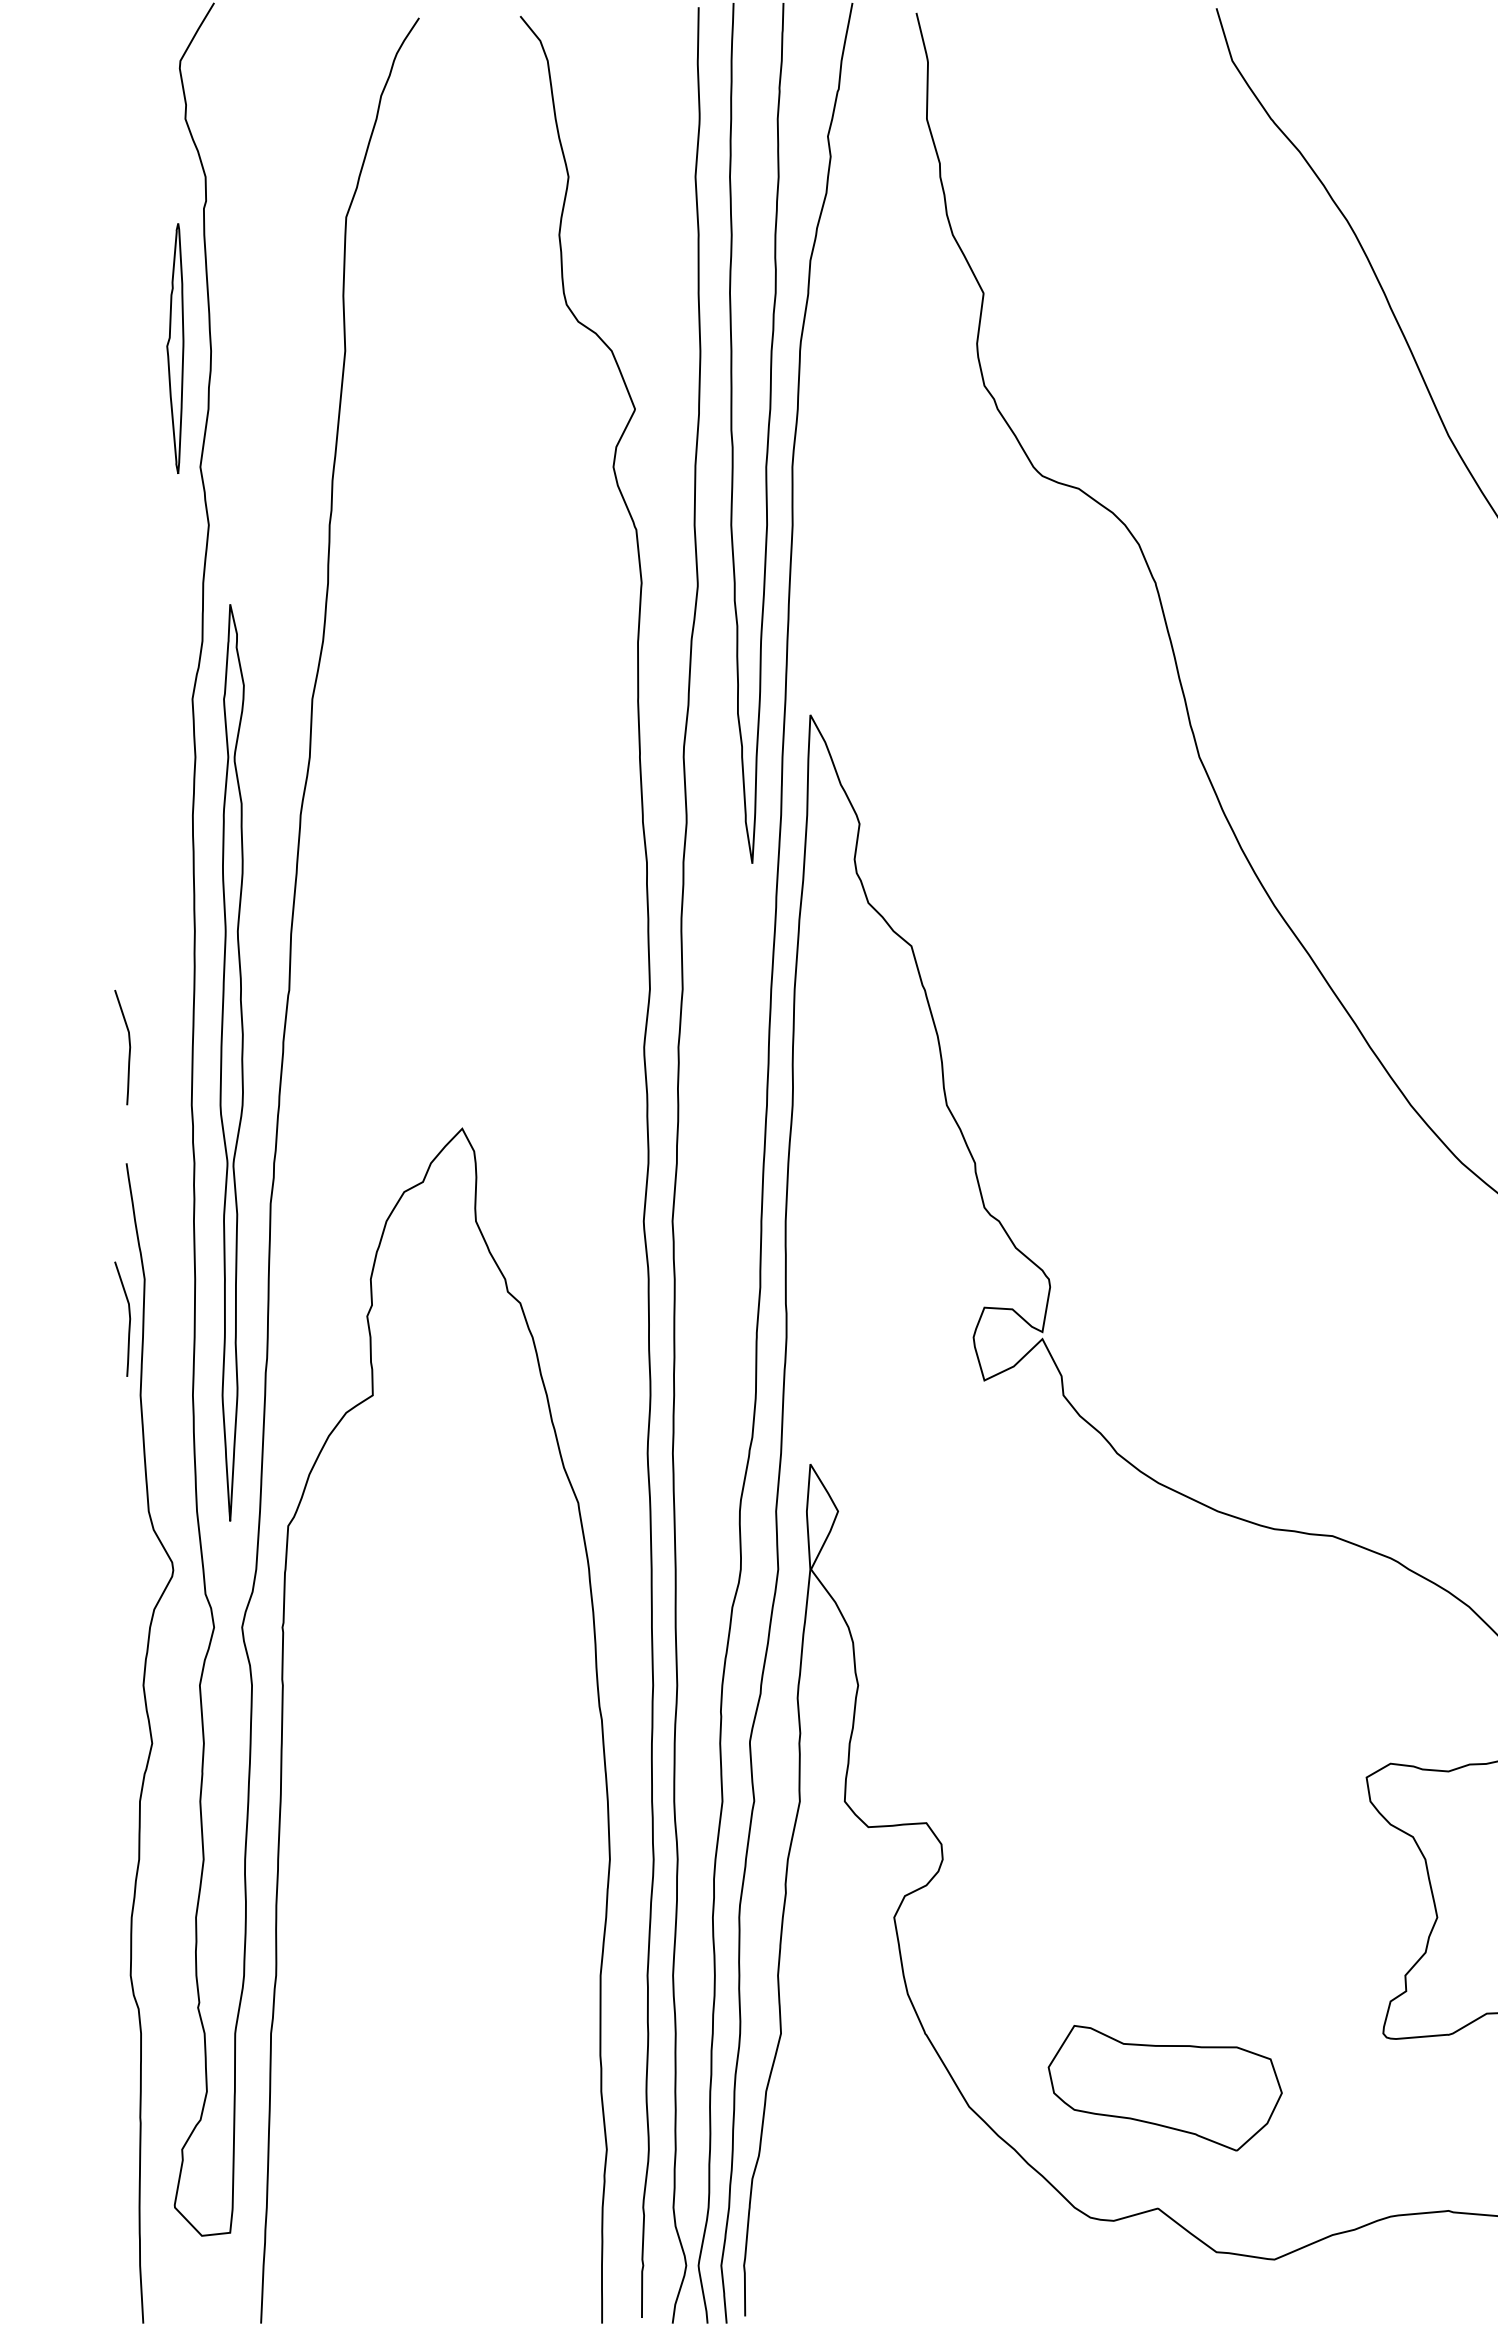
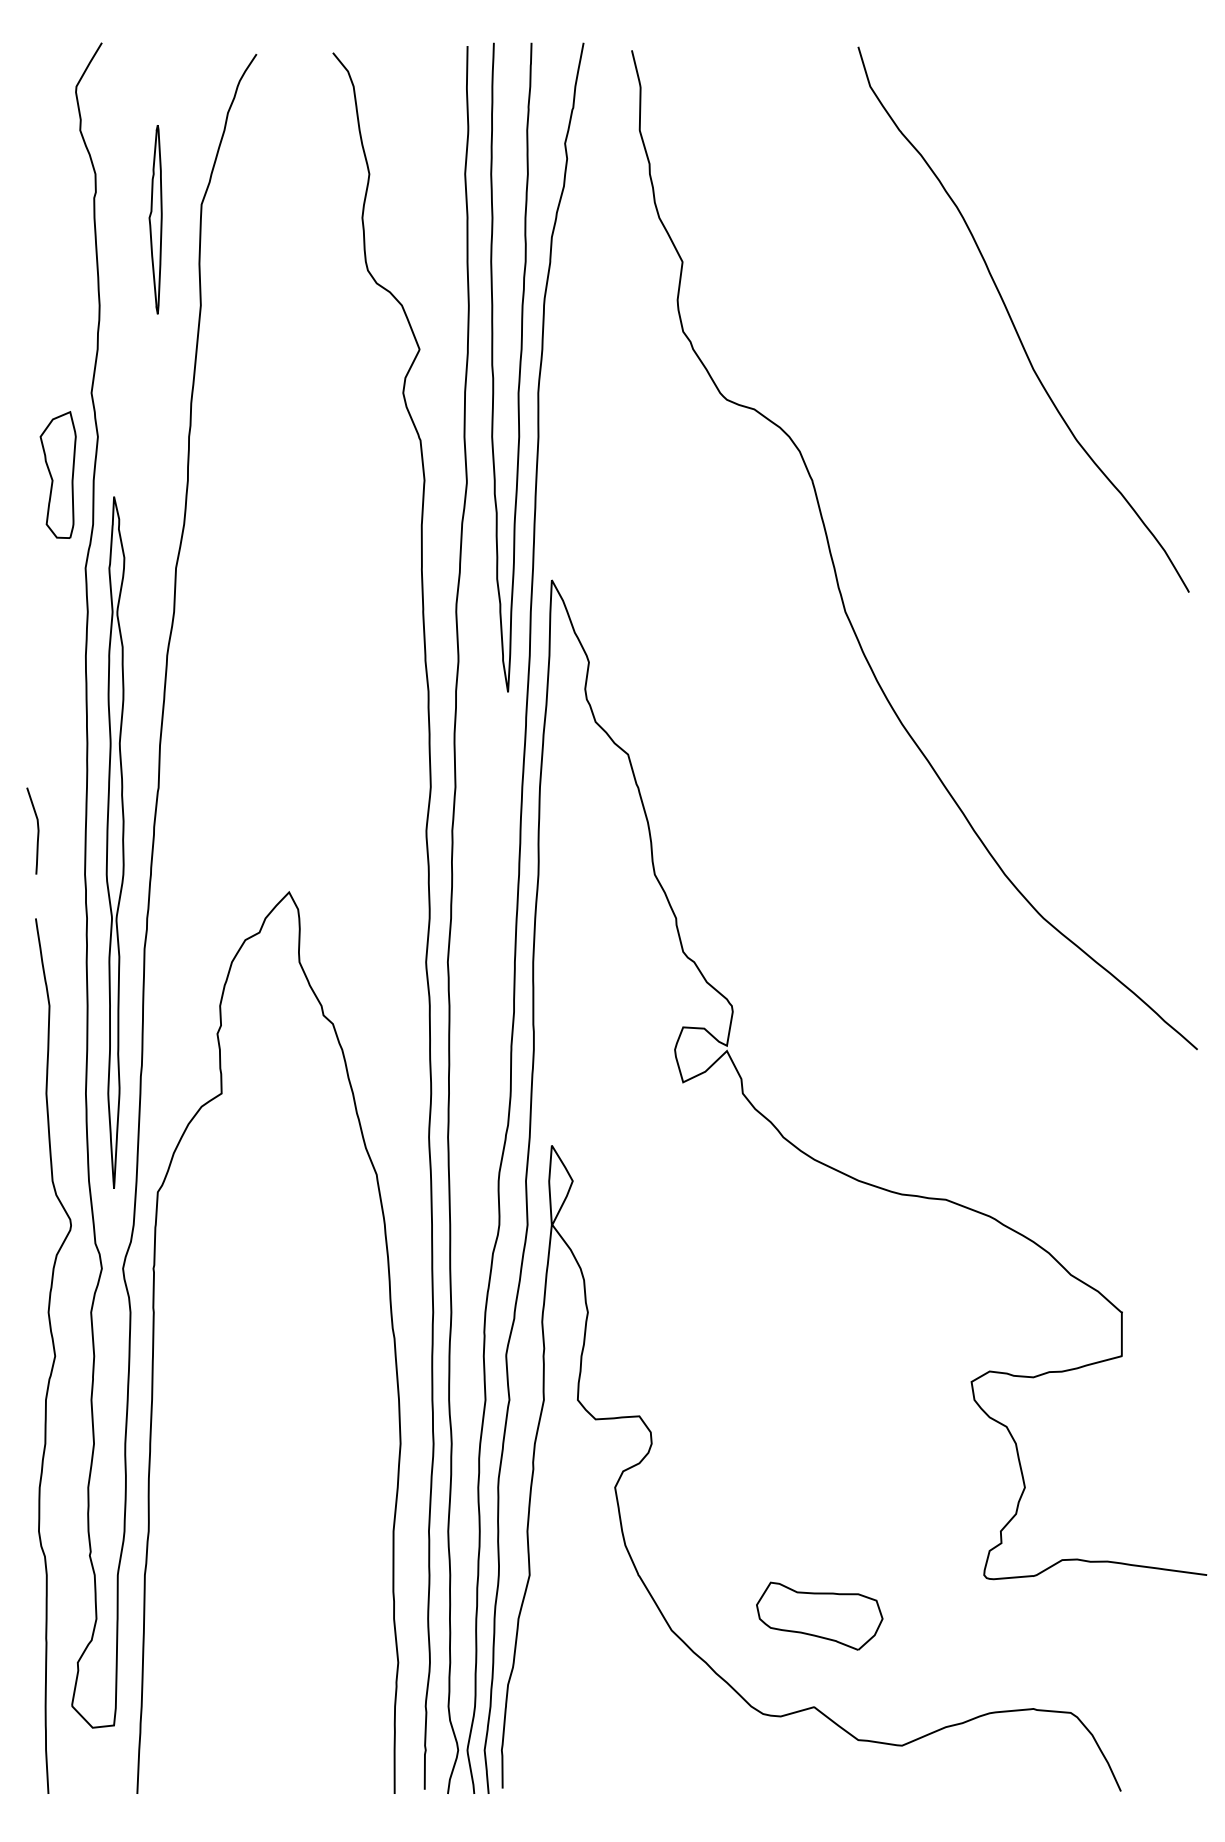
part: (175, 348) -> (155, 219), moved
part: (155, 575) -> (57, 474), added
curve: (128, 1318) -> (37, 1035), removed
part: (1165, 2087) -> (819, 1615), size x0.71

